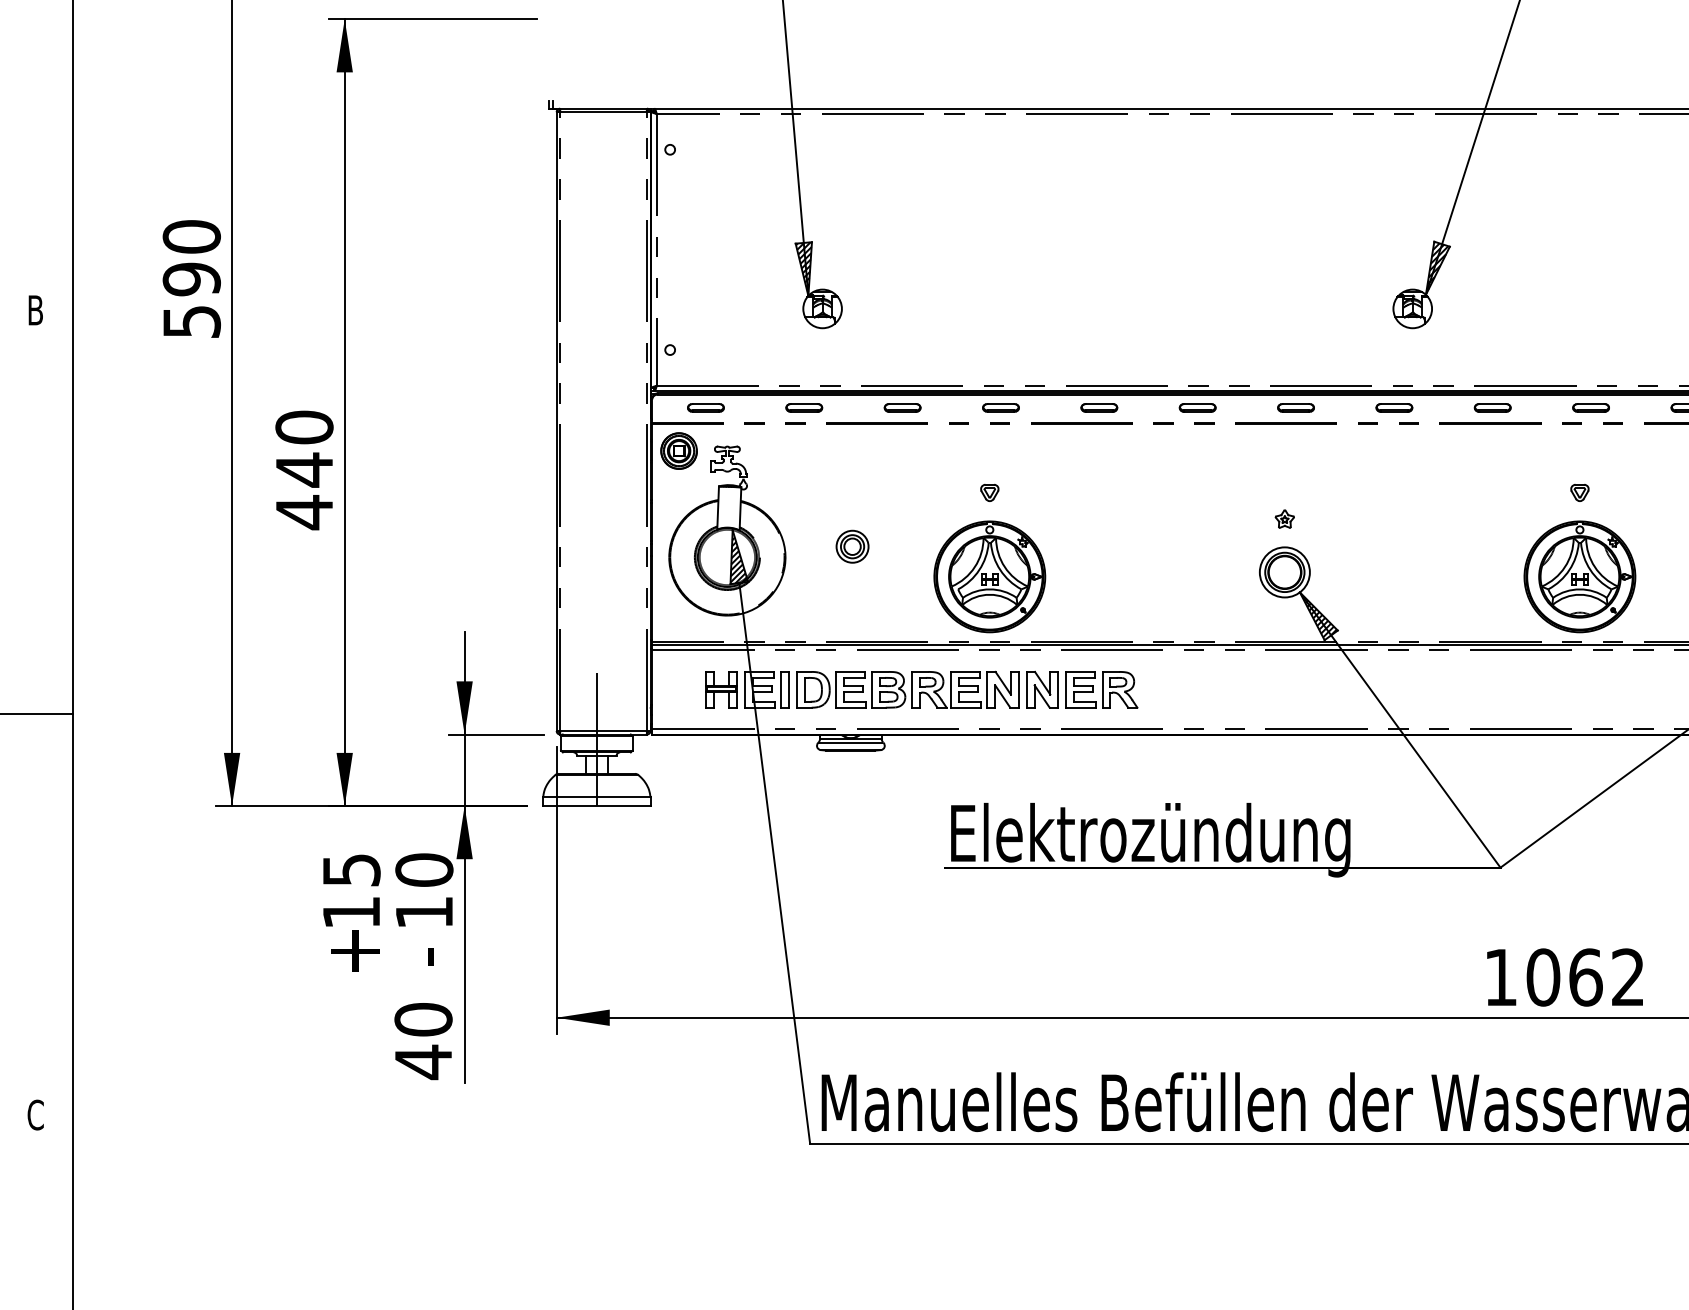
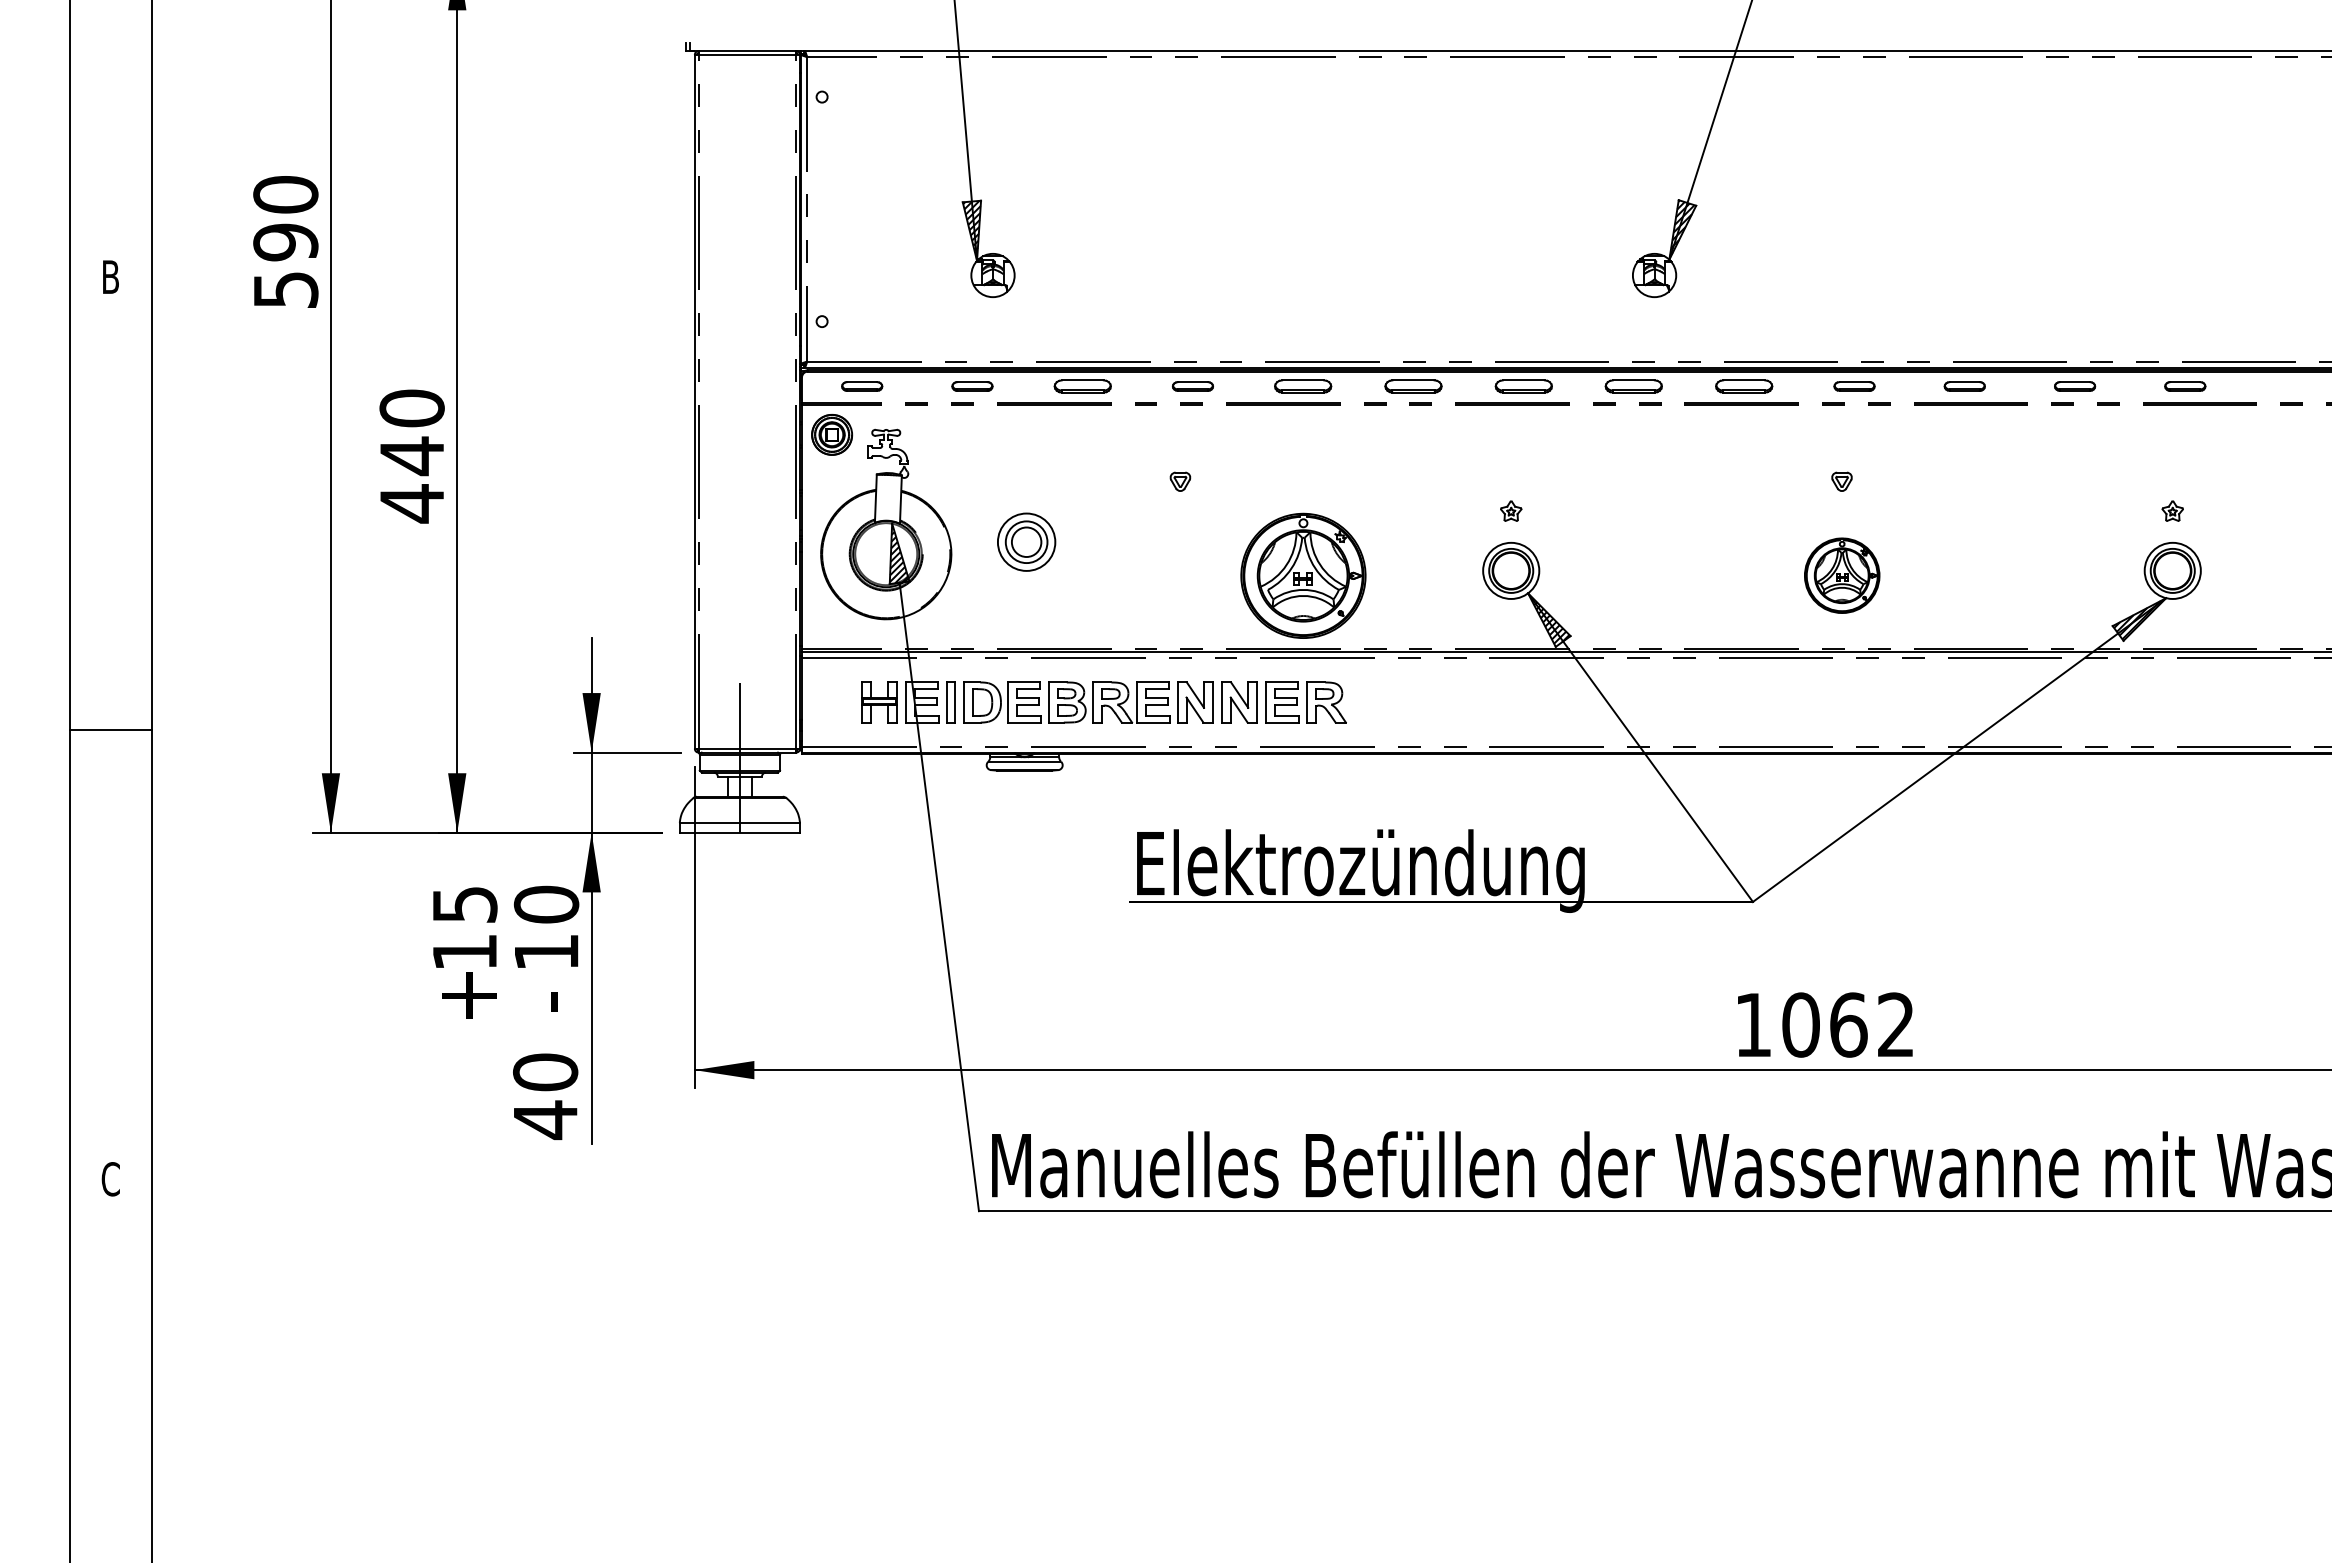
part: (902, 407) -> (1082, 386), size x1.4
part: (1099, 407) -> (1303, 386), size x1.4
part: (1197, 407) -> (1413, 386), size x1.4
part: (1295, 407) -> (1523, 386), size x1.4
part: (1394, 407) -> (1634, 386), size x1.4
part: (1492, 407) -> (1744, 386), size x1.4
part: (852, 546) -> (1026, 541), size x1.6
part: (989, 576) -> (1303, 575), moved
part: (1580, 576) -> (1842, 575), size x0.6

